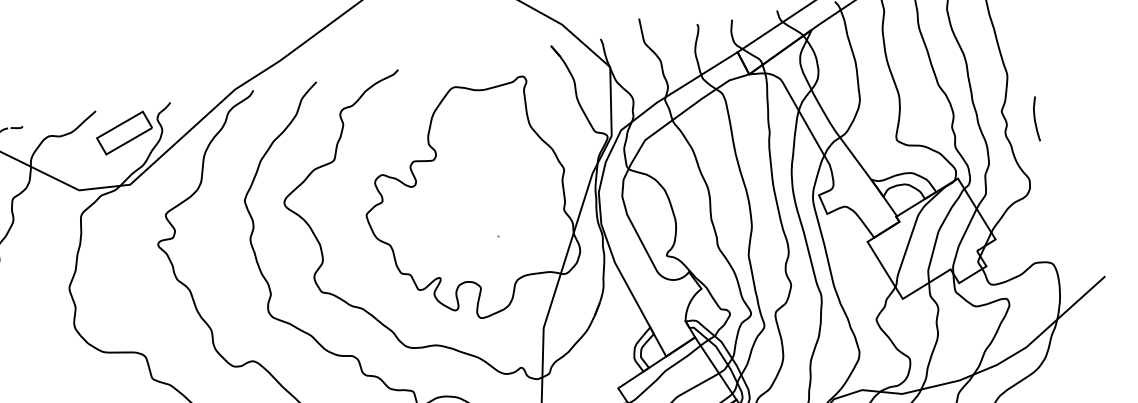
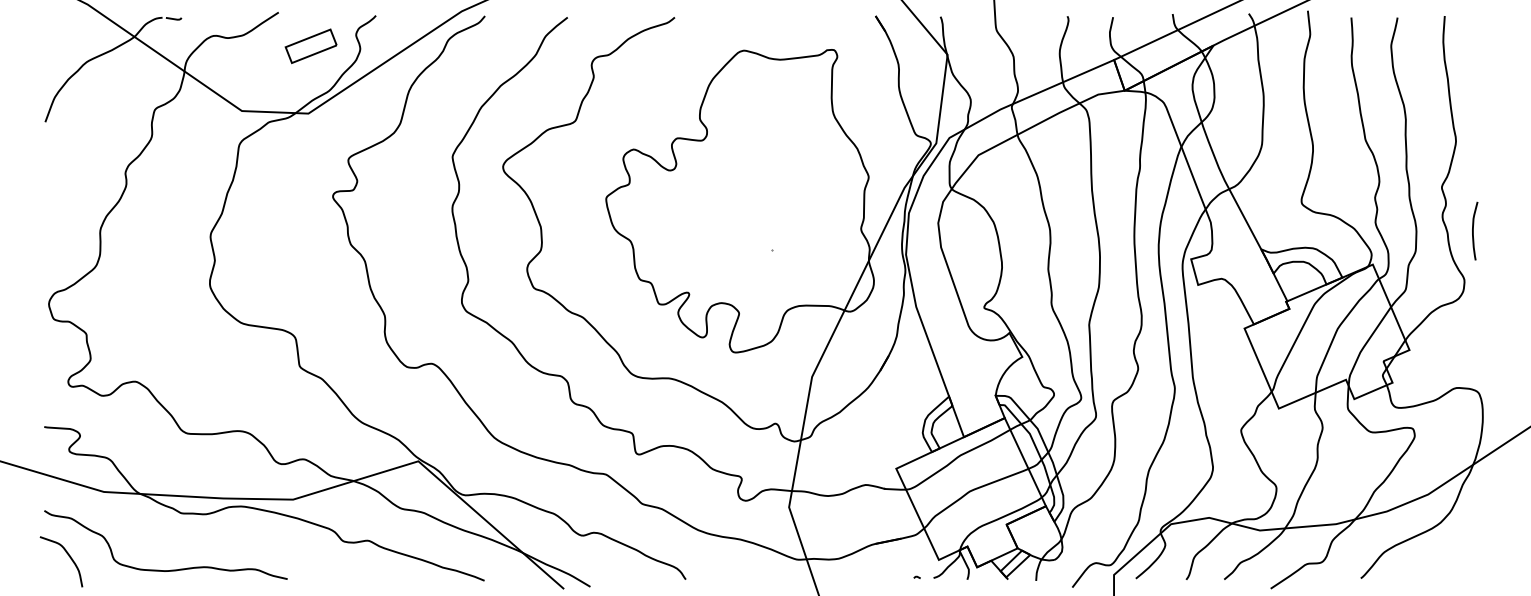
curve: (1035, 118) -> (1473, 230), moved
part: (124, 133) -> (310, 46), size x0.7

